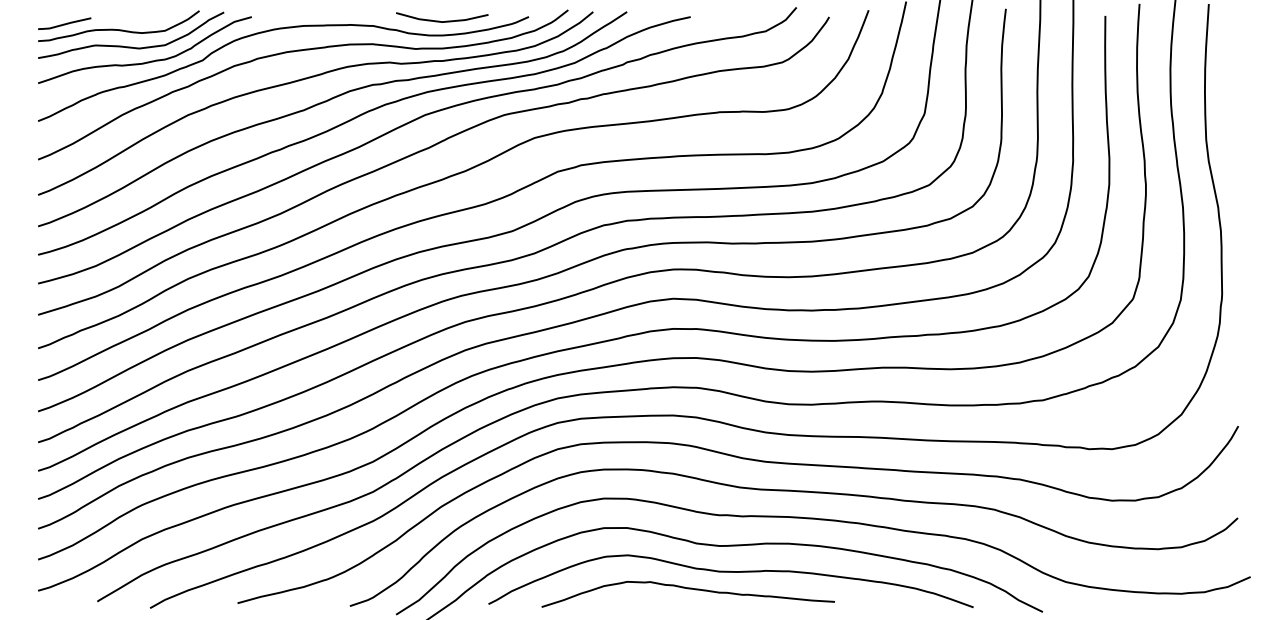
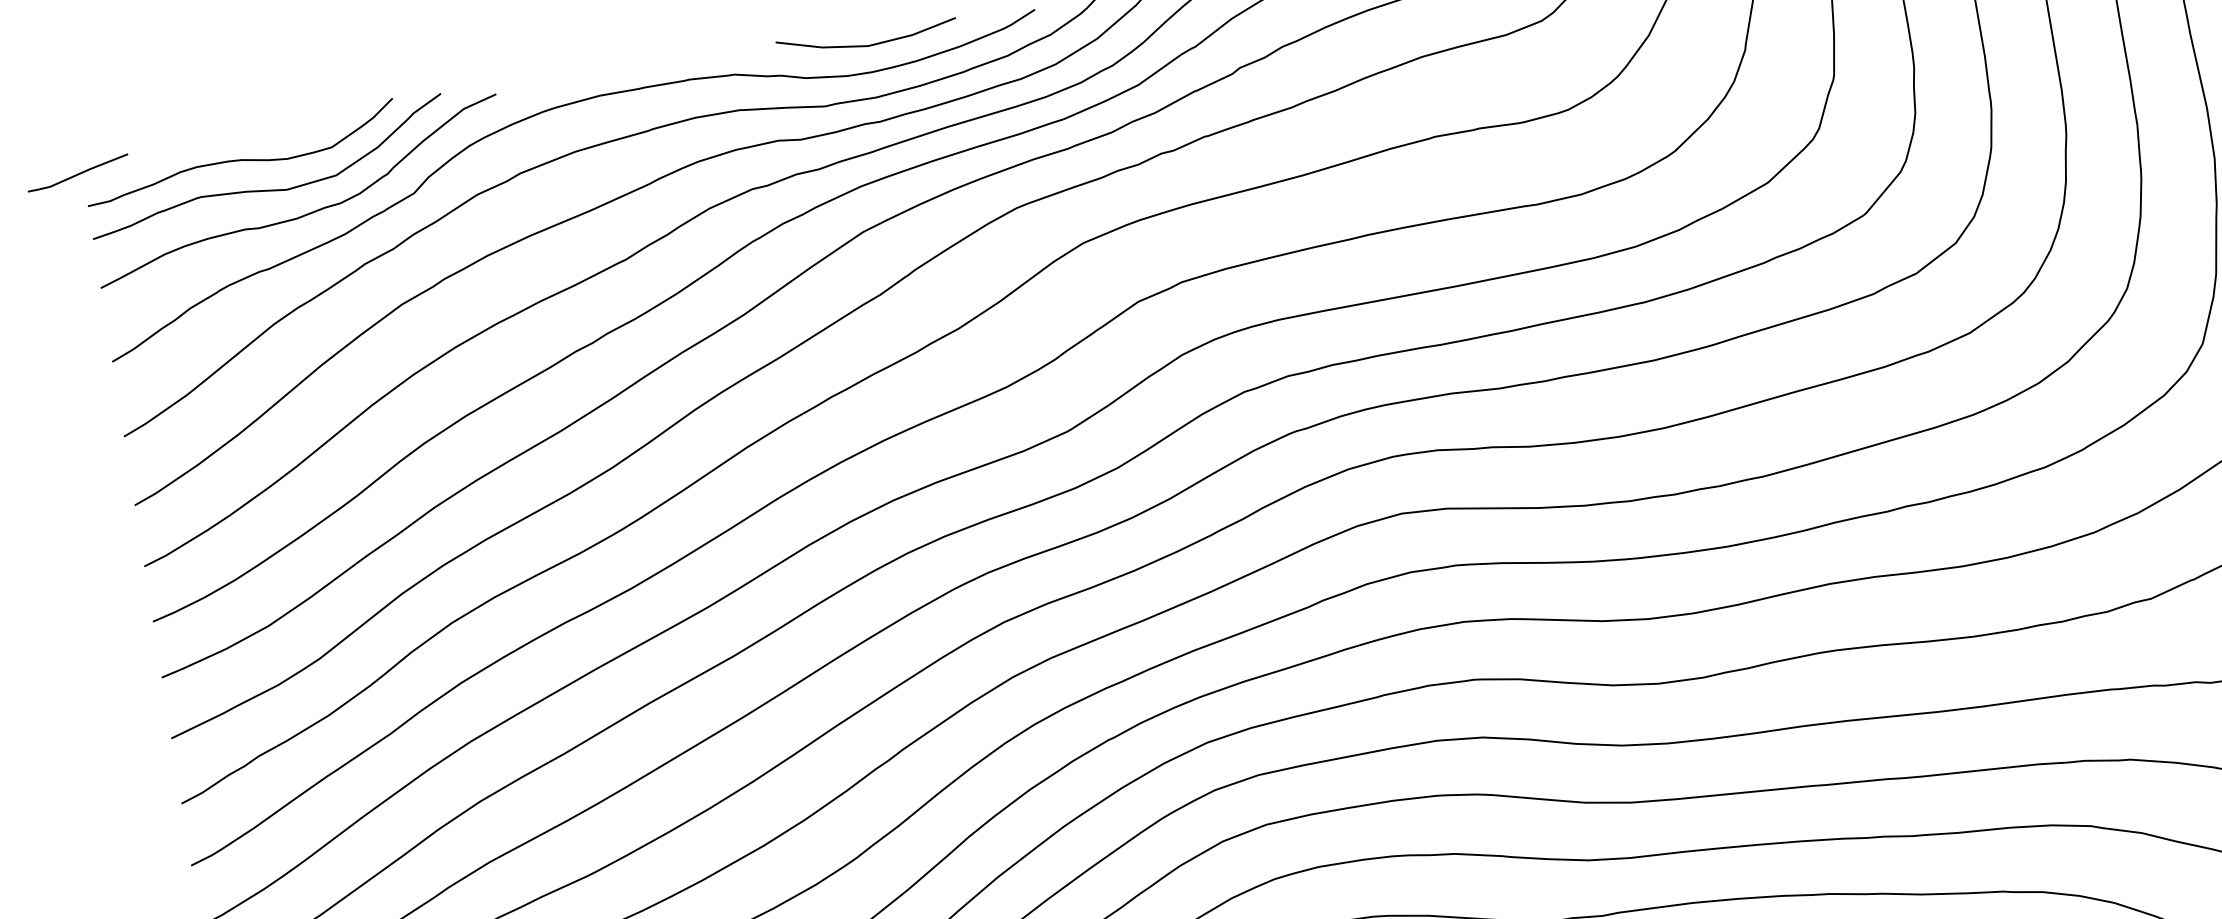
line: (64, 23) -> (77, 172), moved

